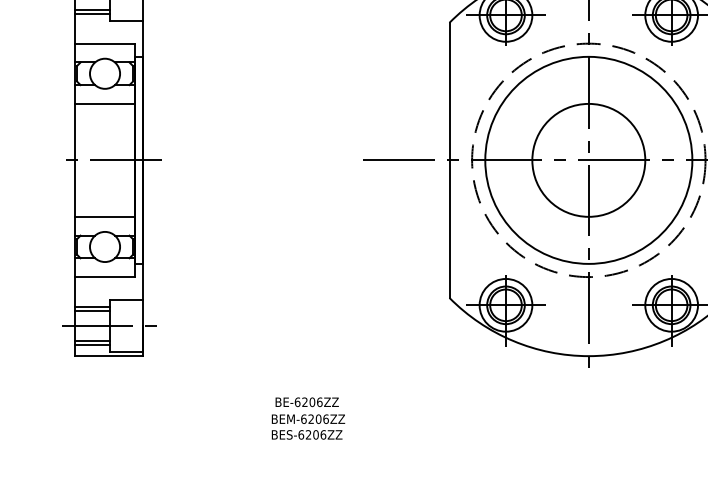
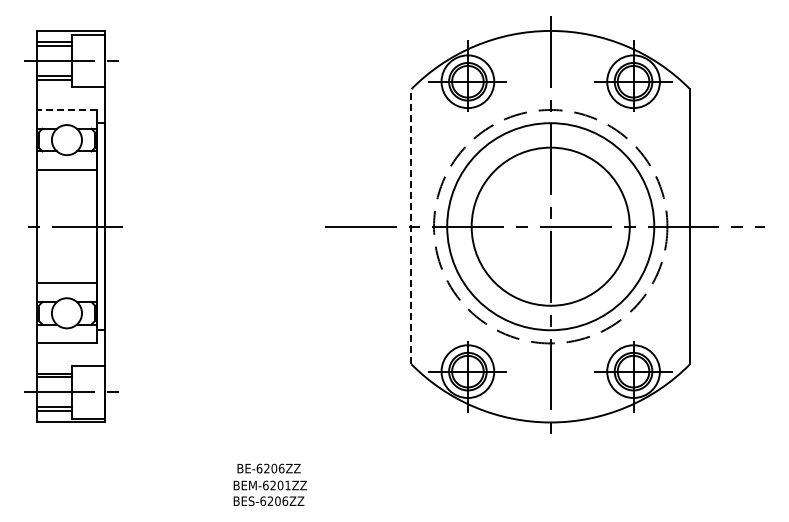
line: (104, 44) -> (66, 110), solid -> dashed
line: (449, 160) -> (411, 226), solid -> dashed
circle: (588, 160) -> (550, 226), size x1.4
text: (325, 419) -> (287, 485), BEM-6206ZZ -> BEM-6201ZZ

